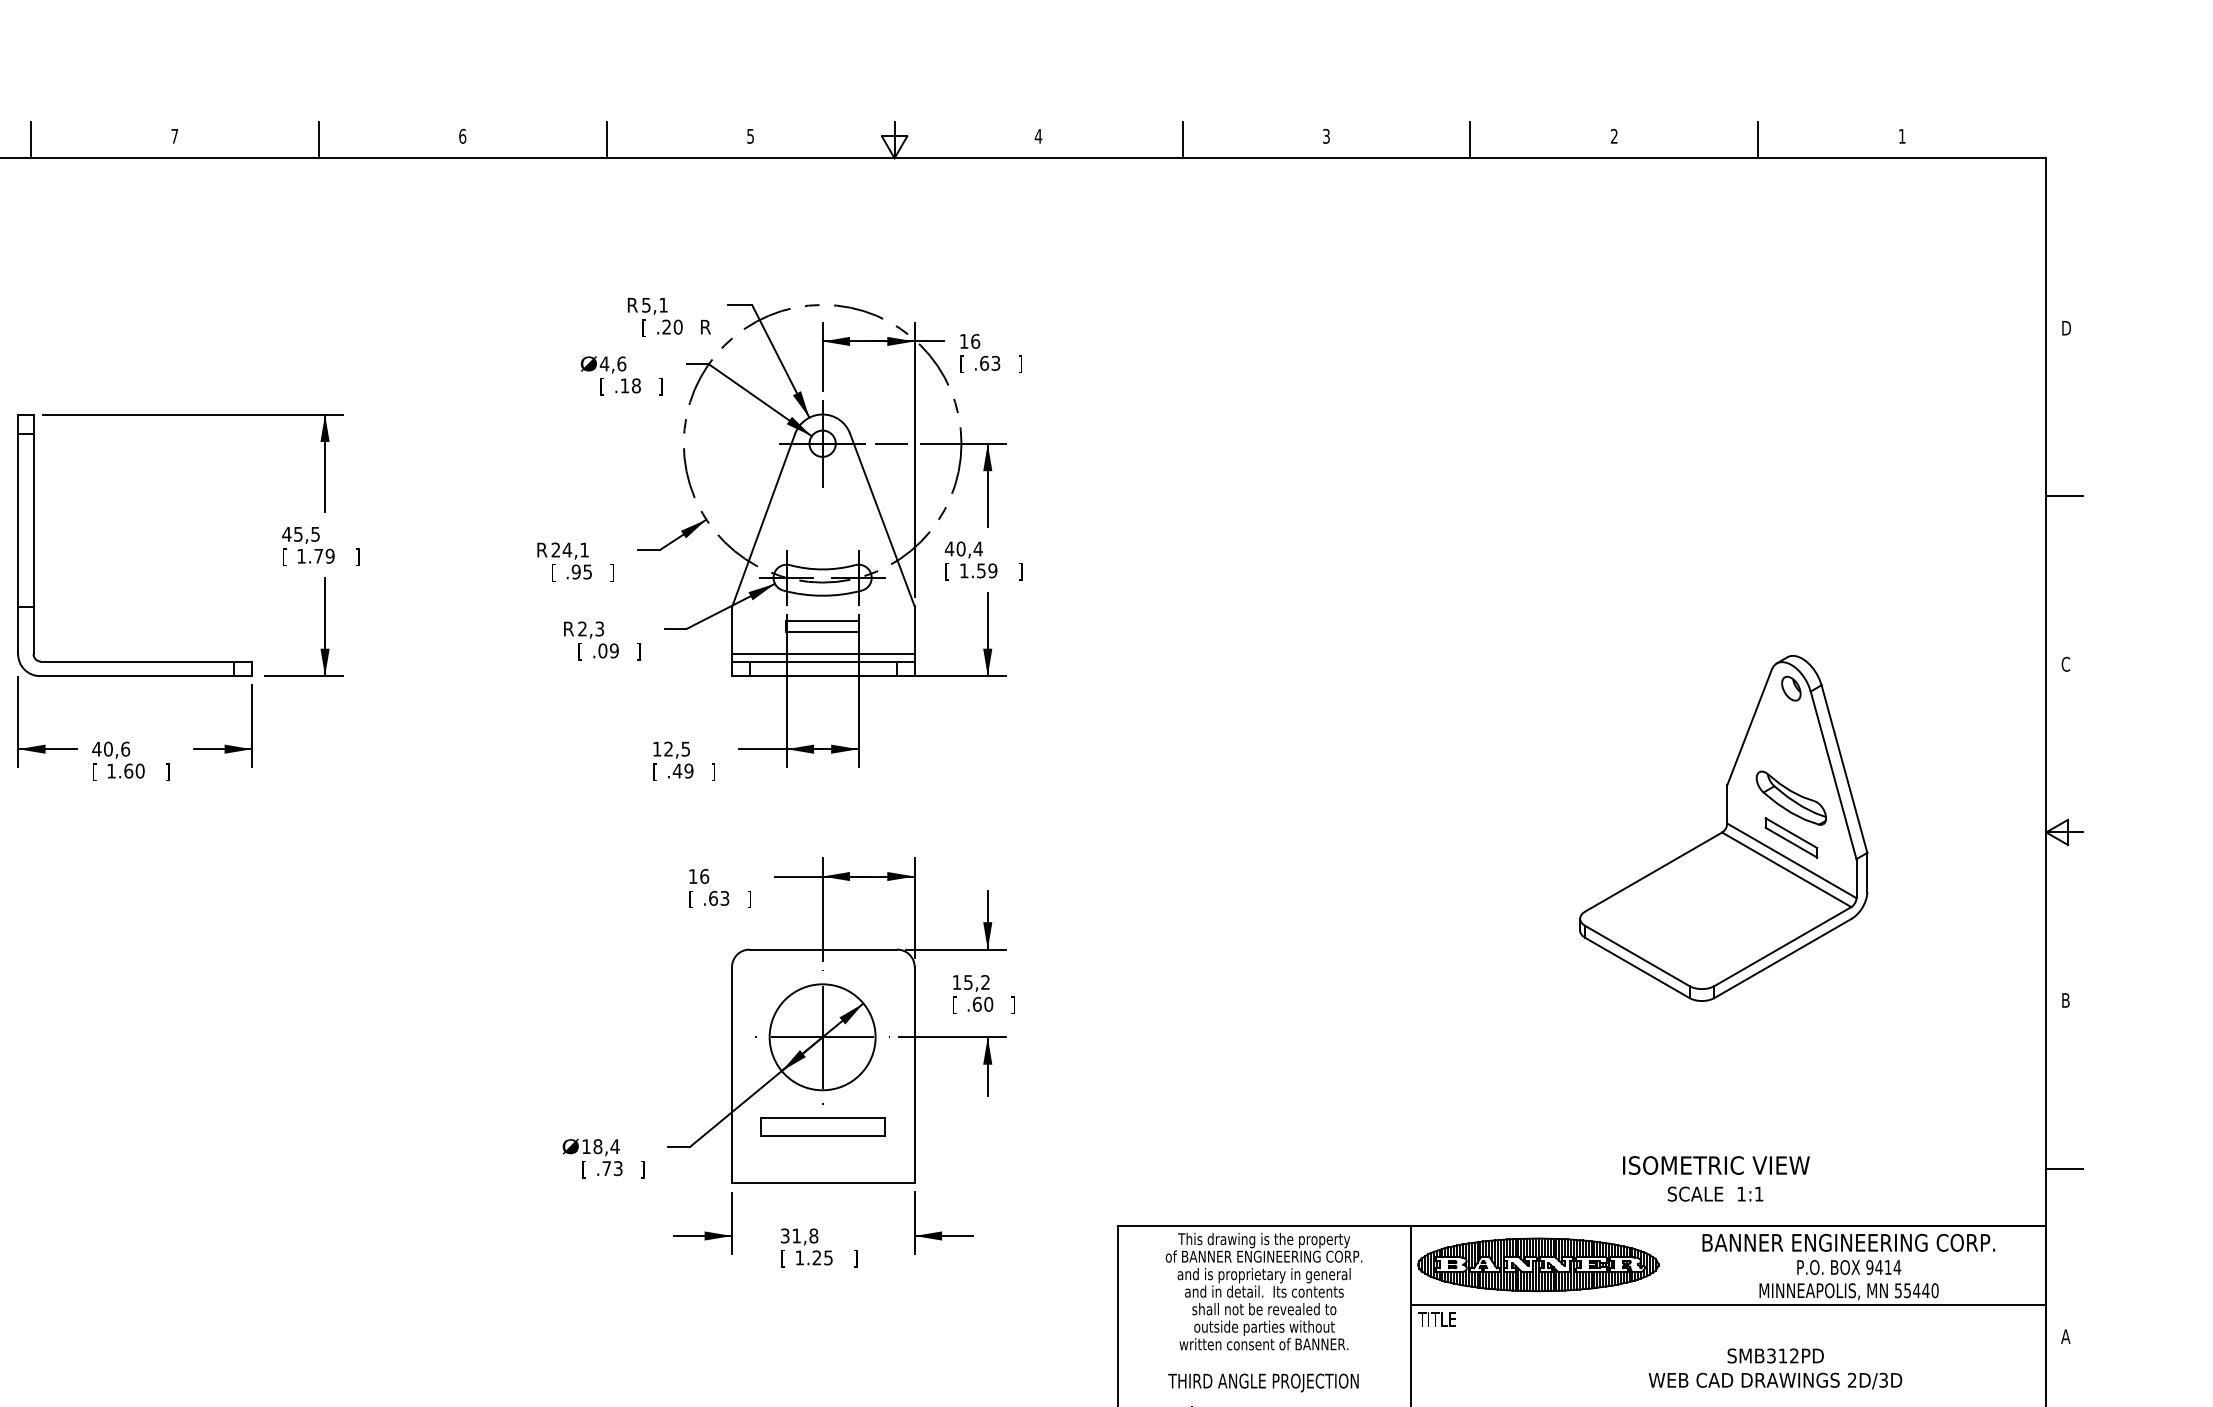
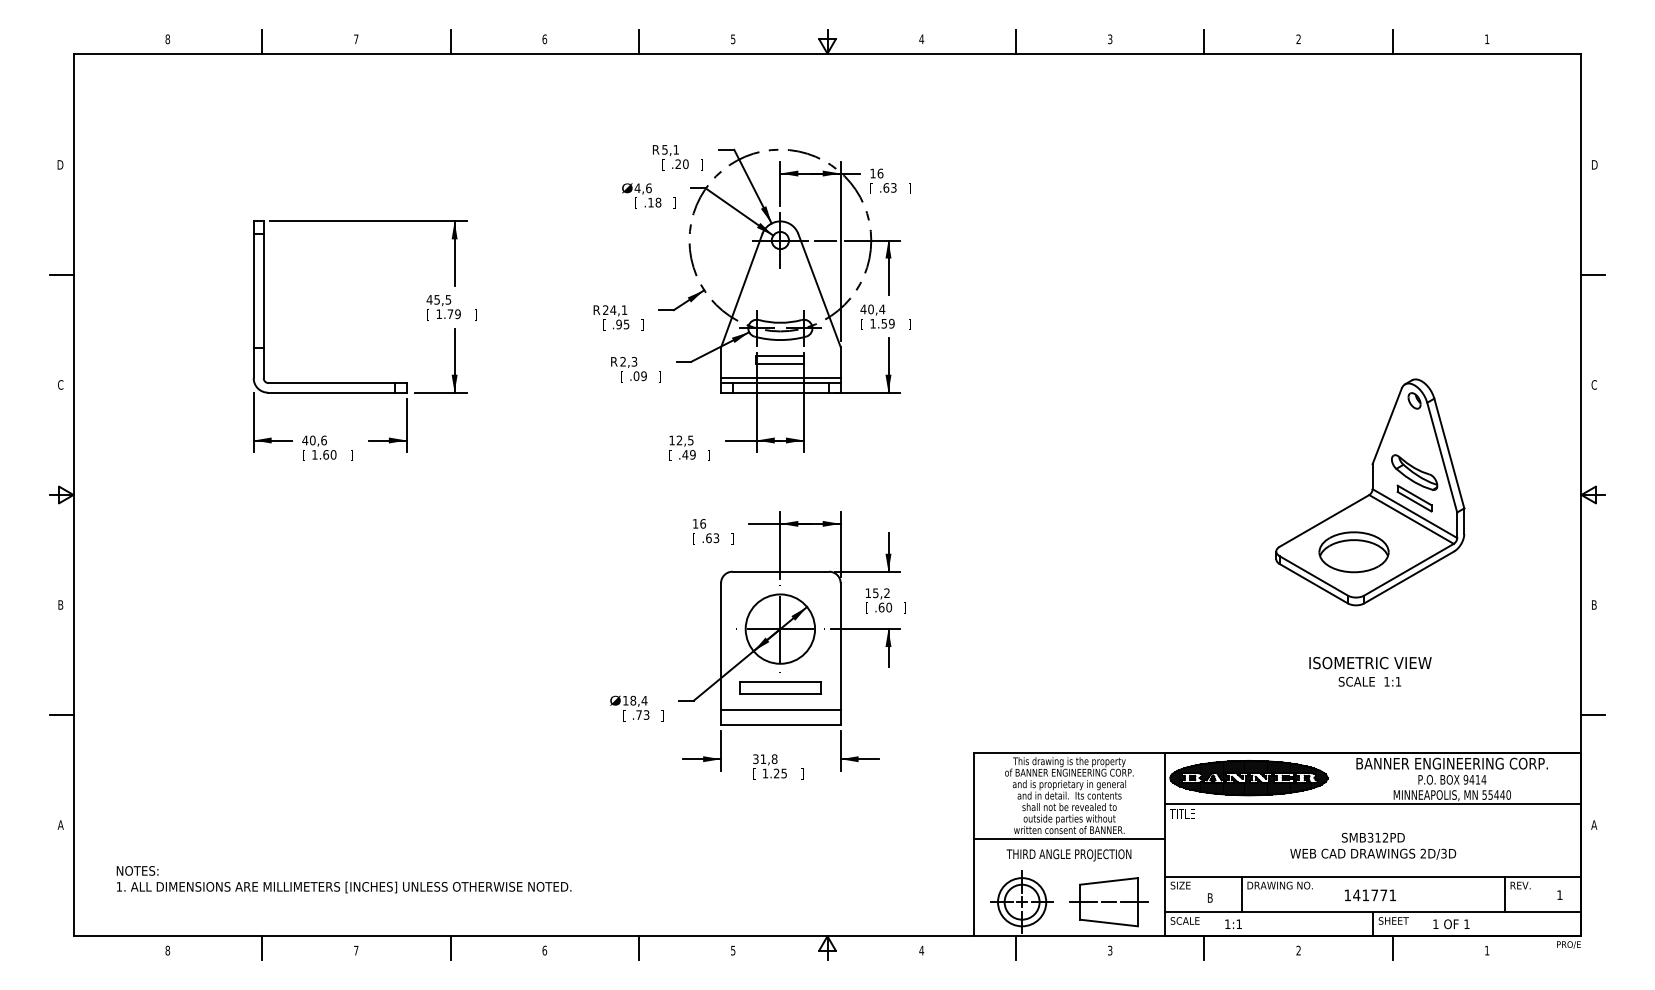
text: (705, 327) -> (703, 164), R -> ]
part: (1698, 920) -> (1353, 552), added
line: (822, 1161) -> (780, 710), added
text: (1716, 1178) -> (1370, 671), moved
line: (1264, 1357) -> (1069, 838), added
text: (1775, 1367) -> (1373, 845), moved

